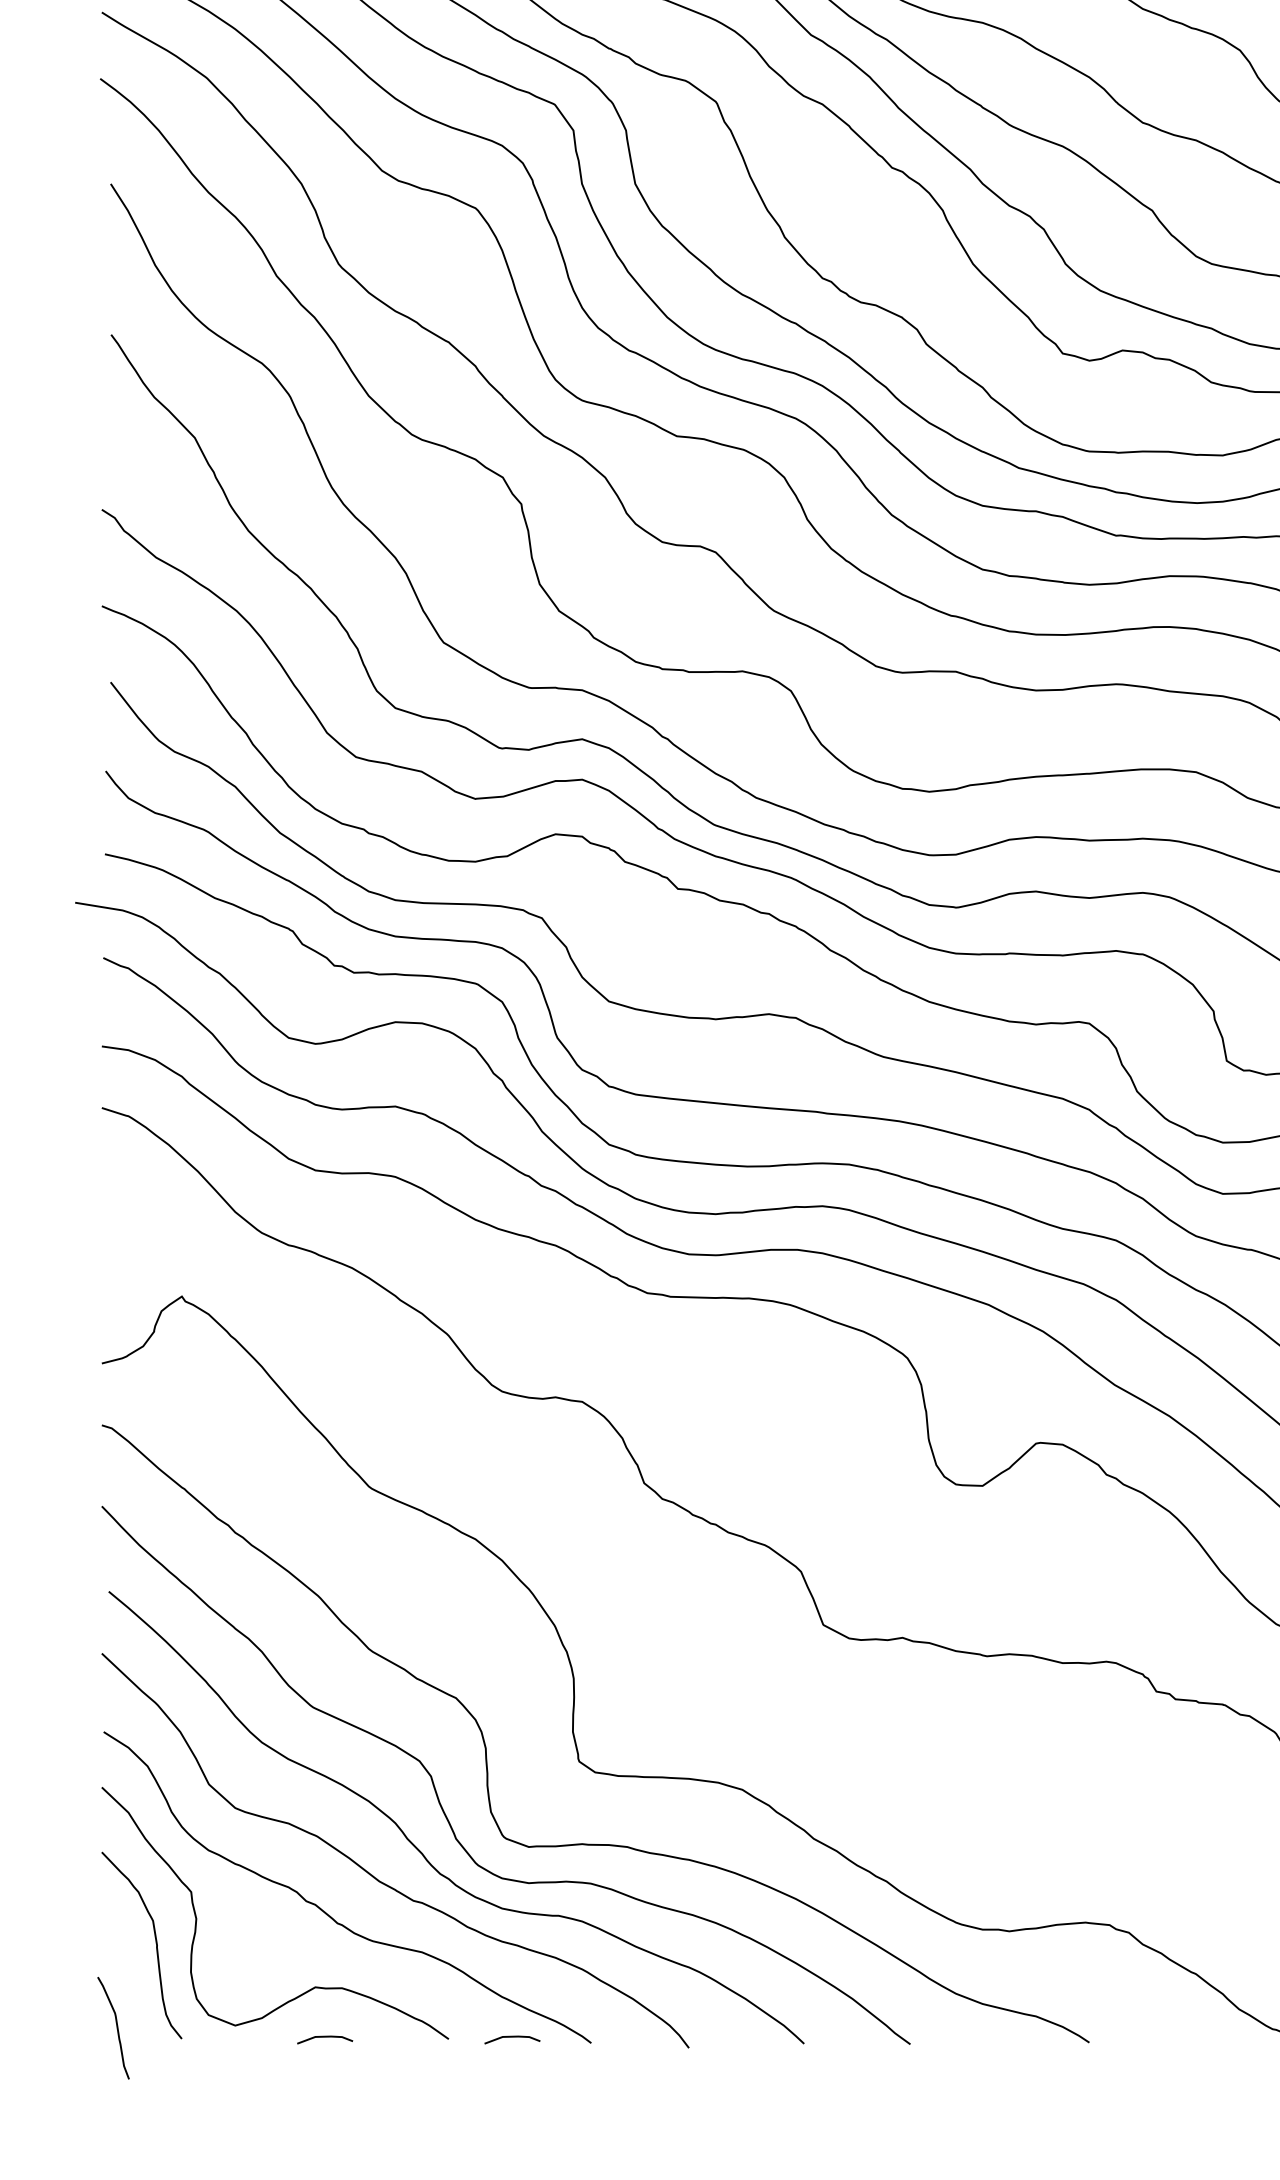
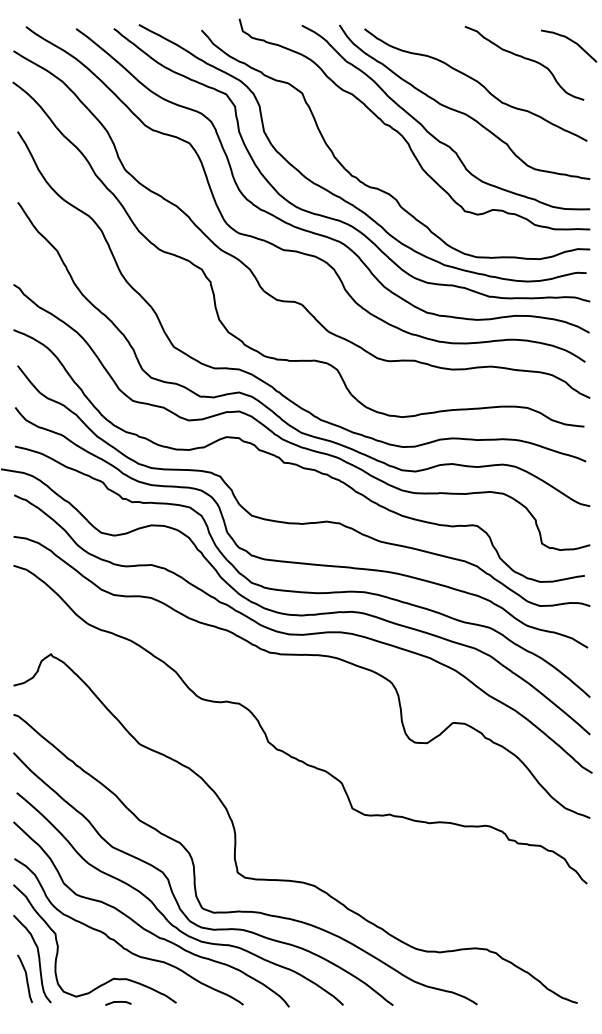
curve: (114, 2025) -> (25, 977), moved
line: (512, 2037) -> (206, 1002), removed

